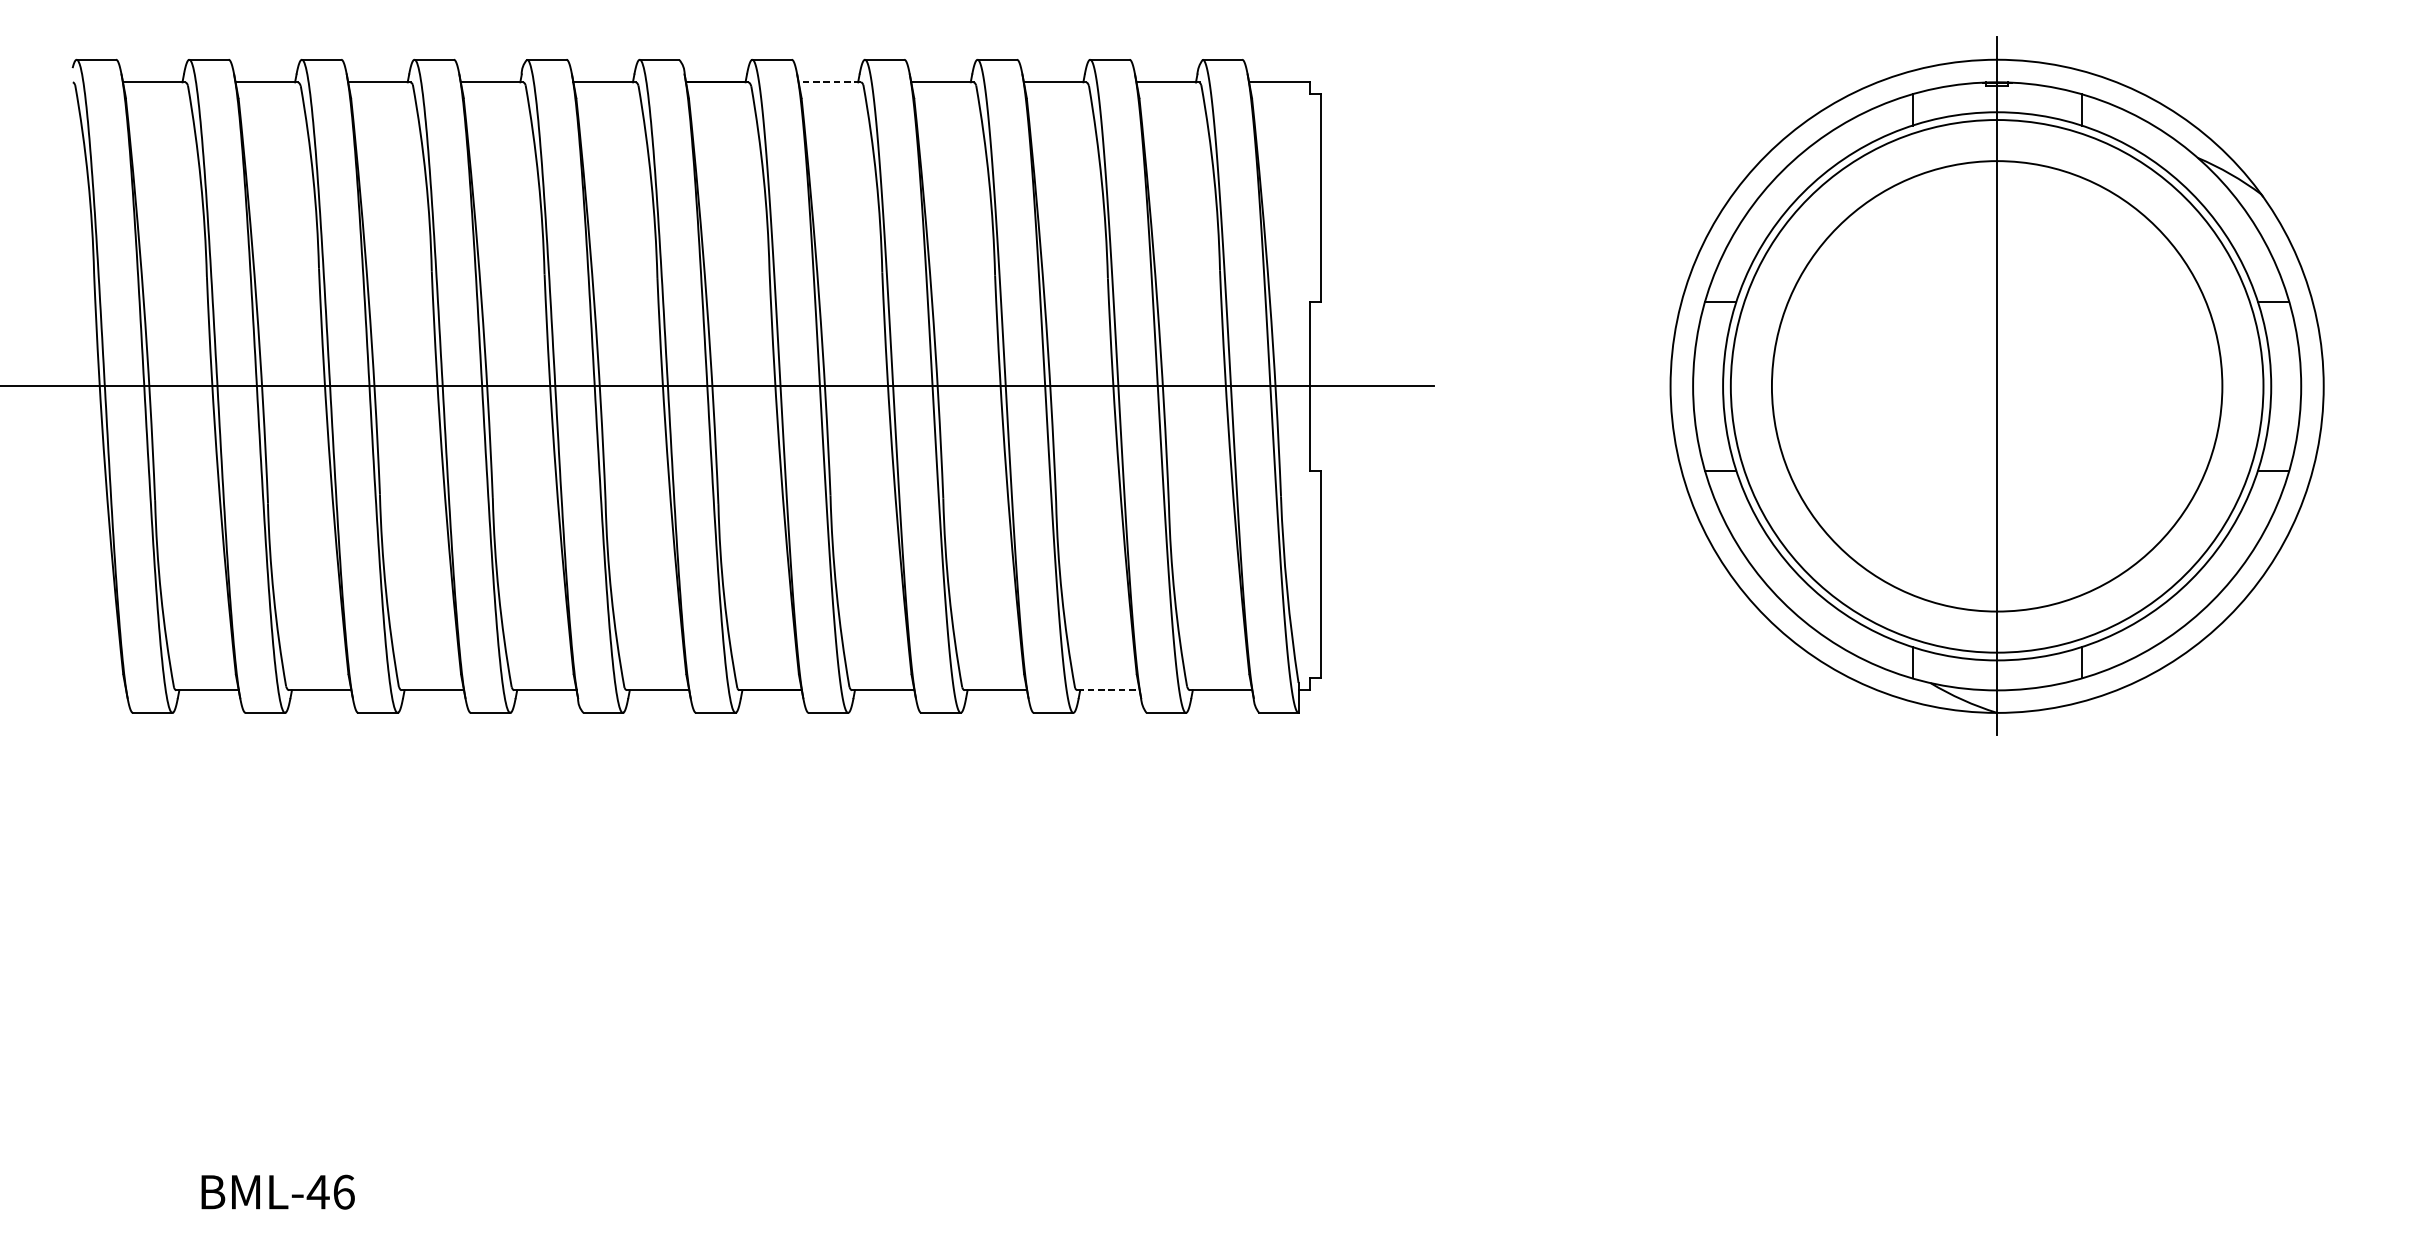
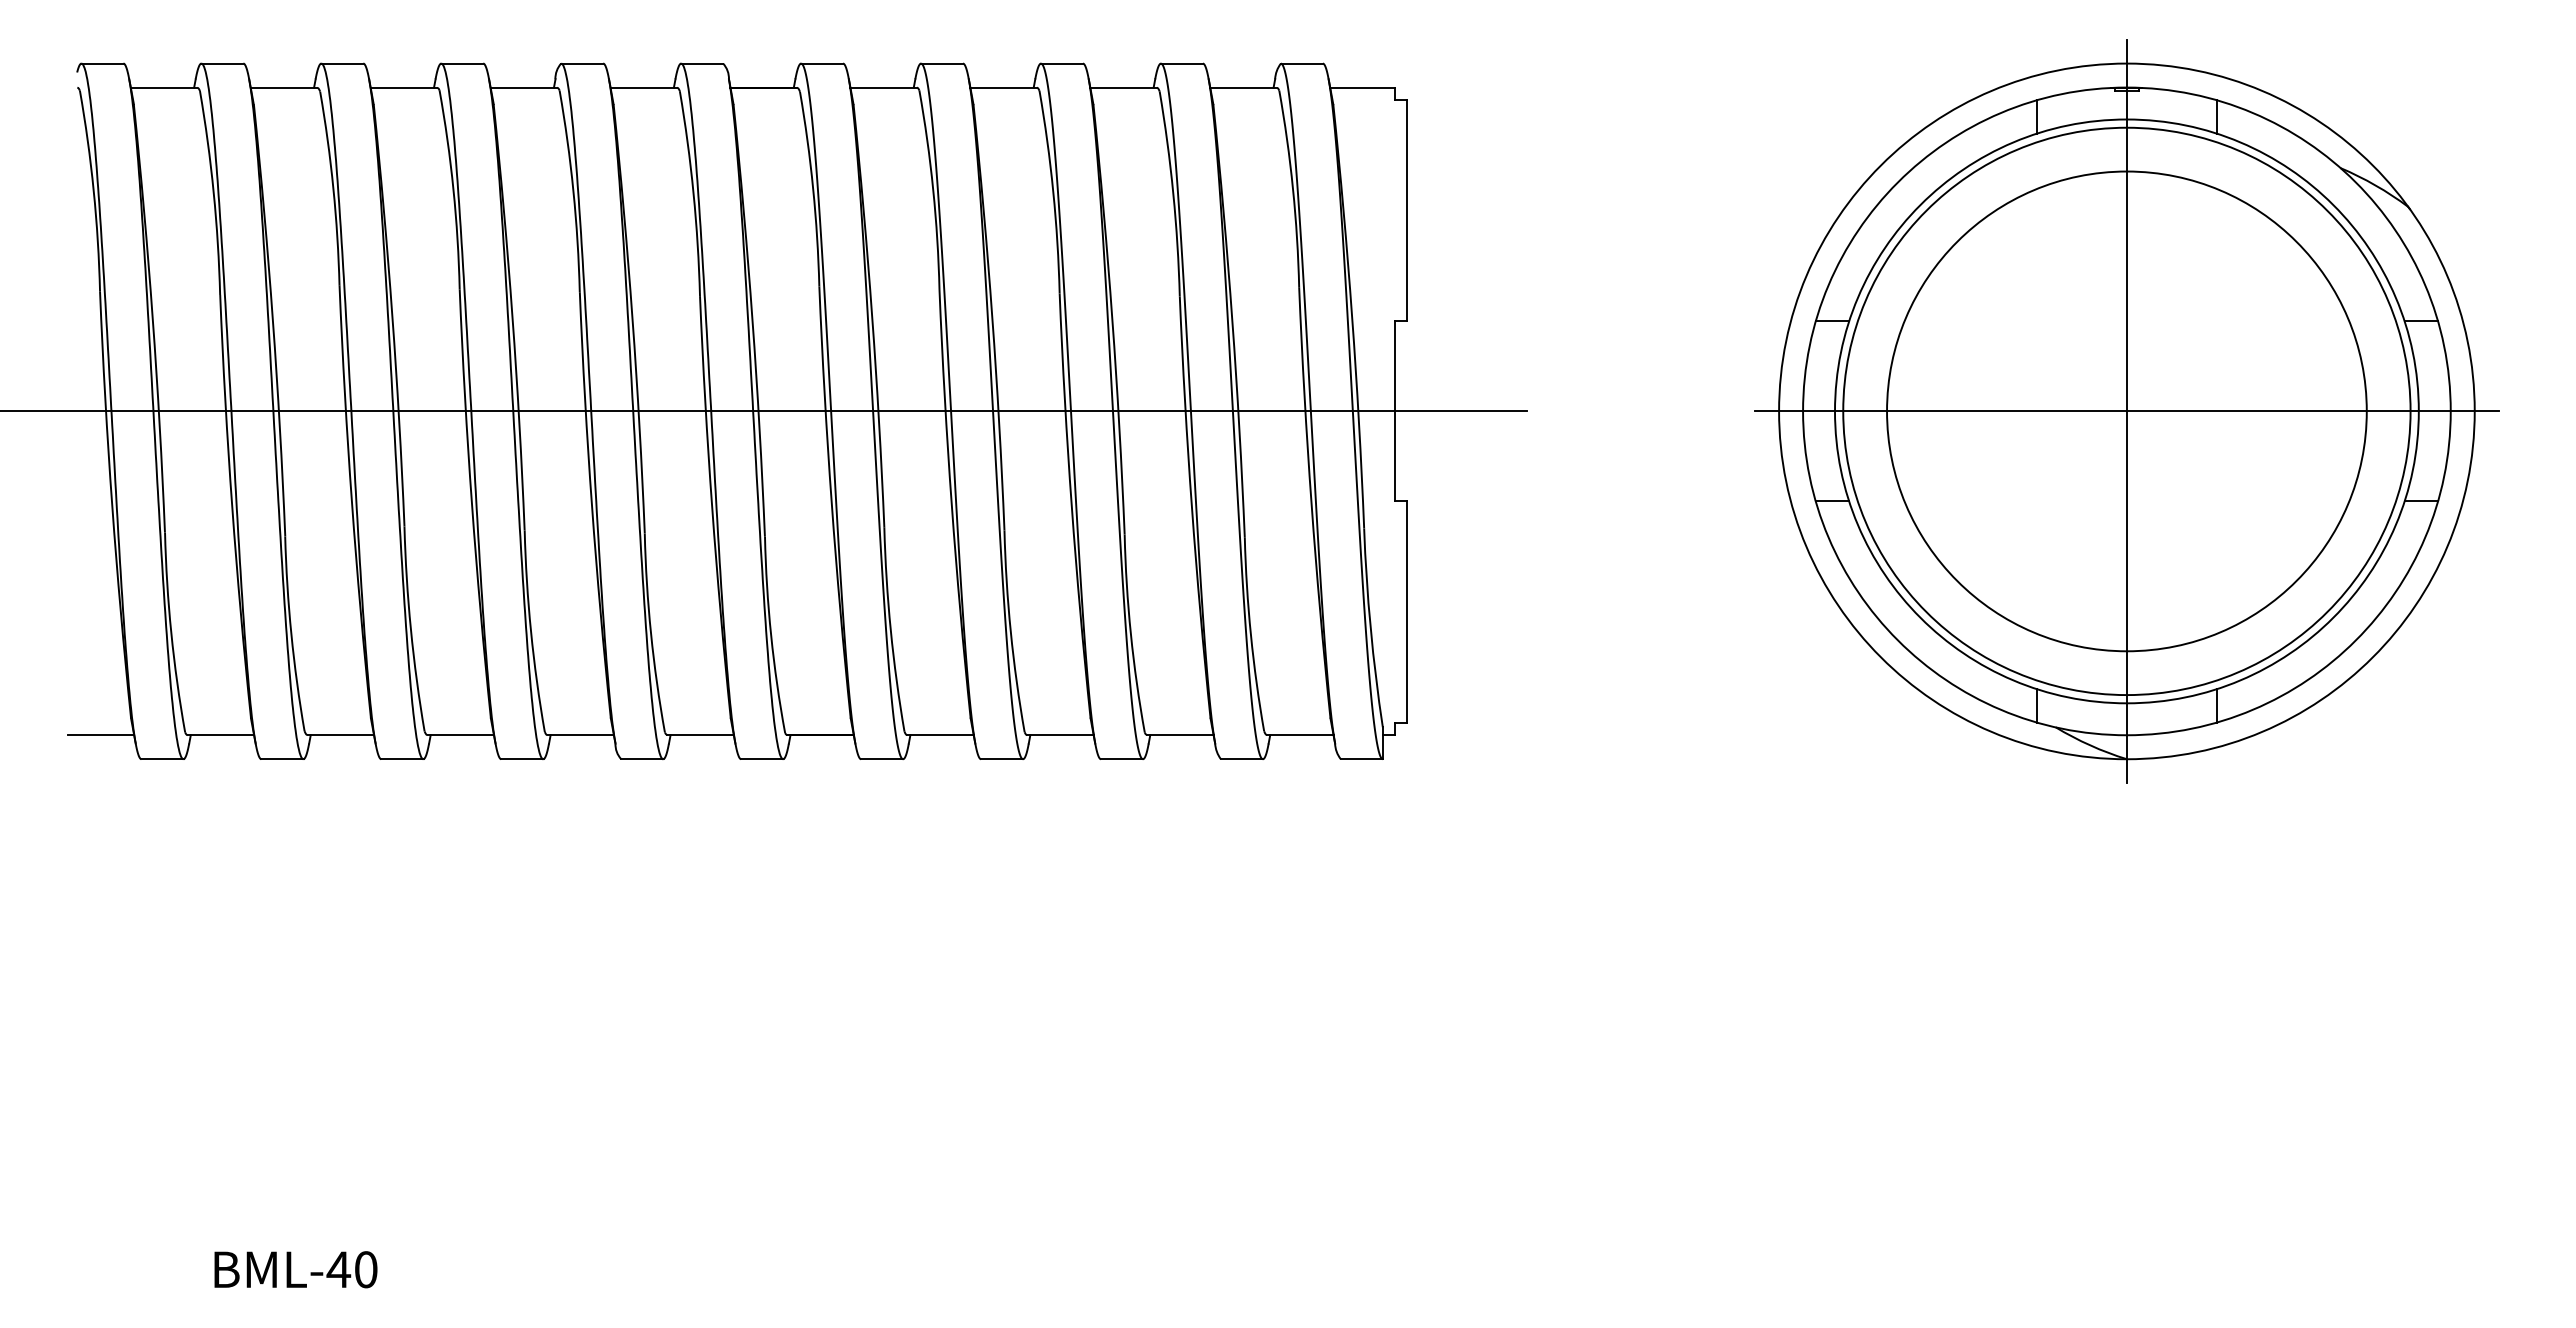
line: (829, 82) -> (883, 87), dashed -> solid
line: (1996, 386) -> (2126, 411), added
line: (94, 690) -> (100, 735), added
line: (1108, 690) -> (1180, 735), dashed -> solid
text: (344, 1192) -> (366, 1269), BML-46 -> BML-40

